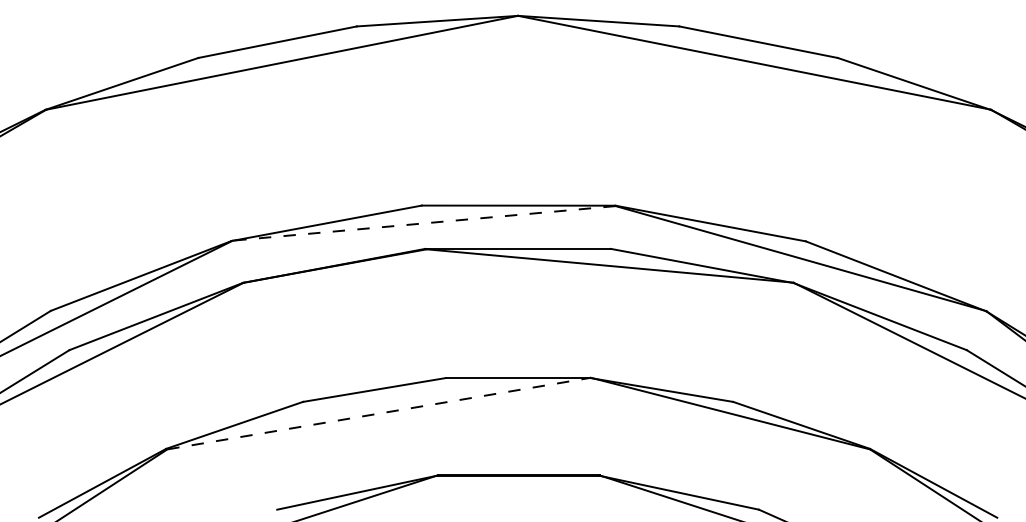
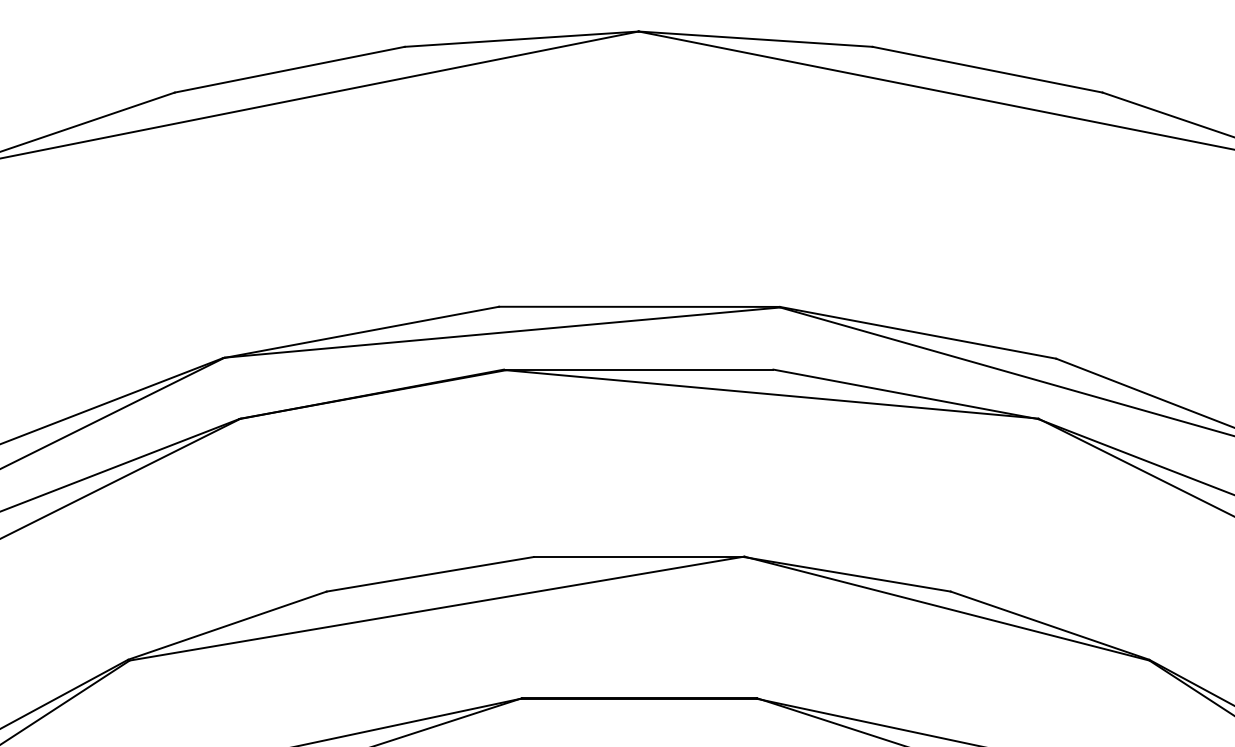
line: (423, 223) -> (501, 332), dashed -> solid
line: (379, 413) -> (437, 608), dashed -> solid

